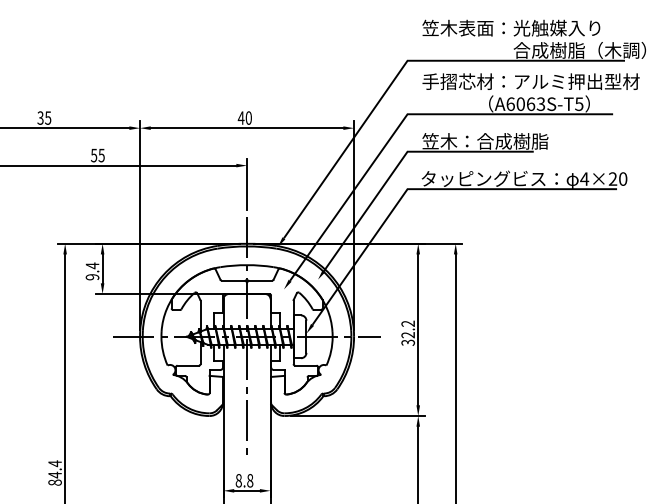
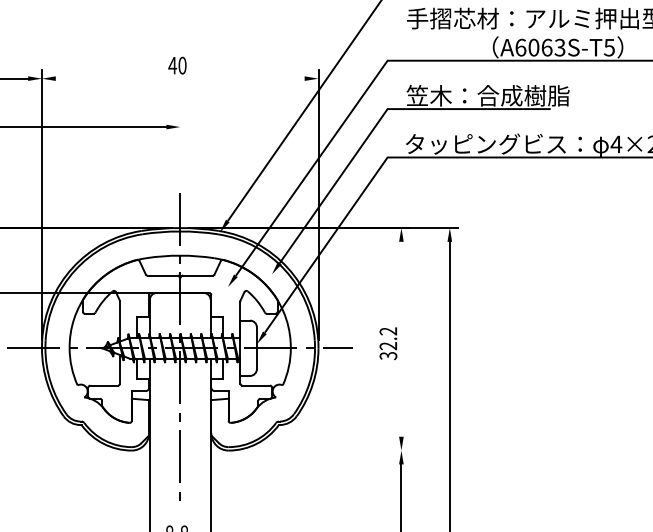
line: (246, 128) -> (179, 79), removed
line: (247, 184) -> (180, 151), removed
line: (418, 329) -> (401, 338), removed
line: (357, 416) -> (322, 451), removed

